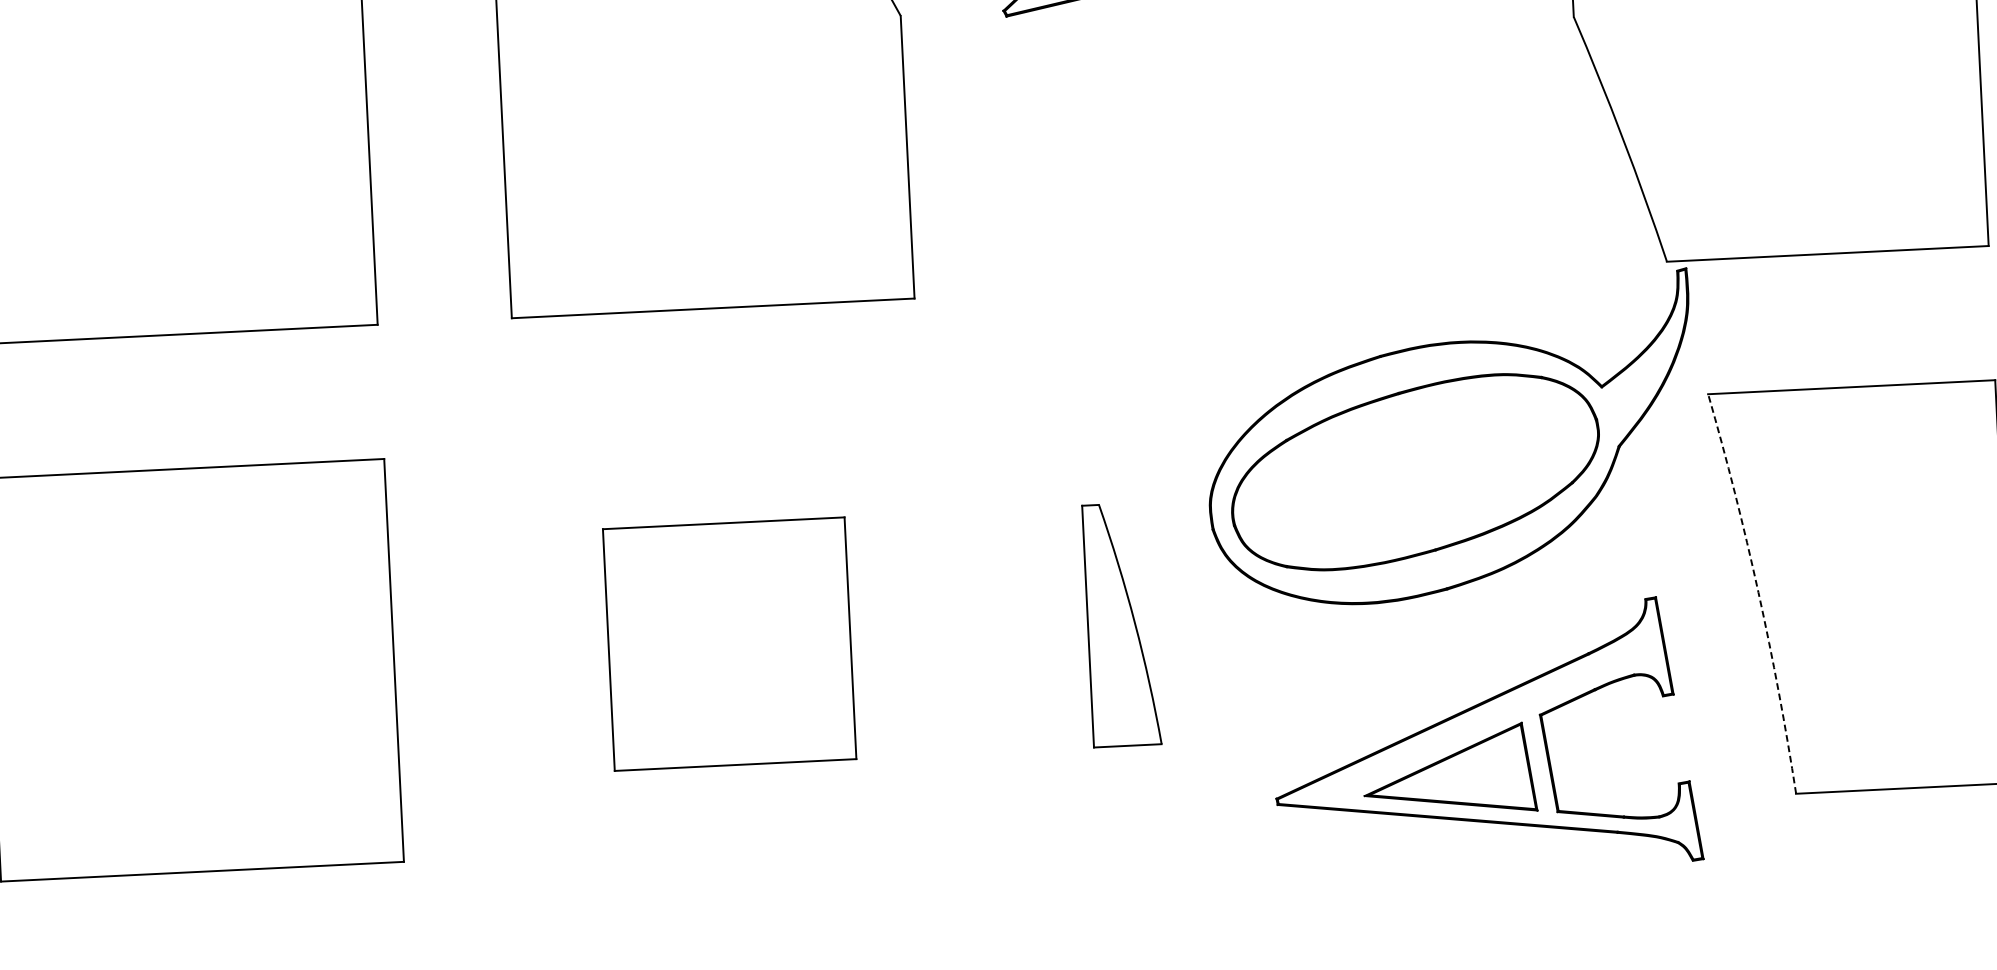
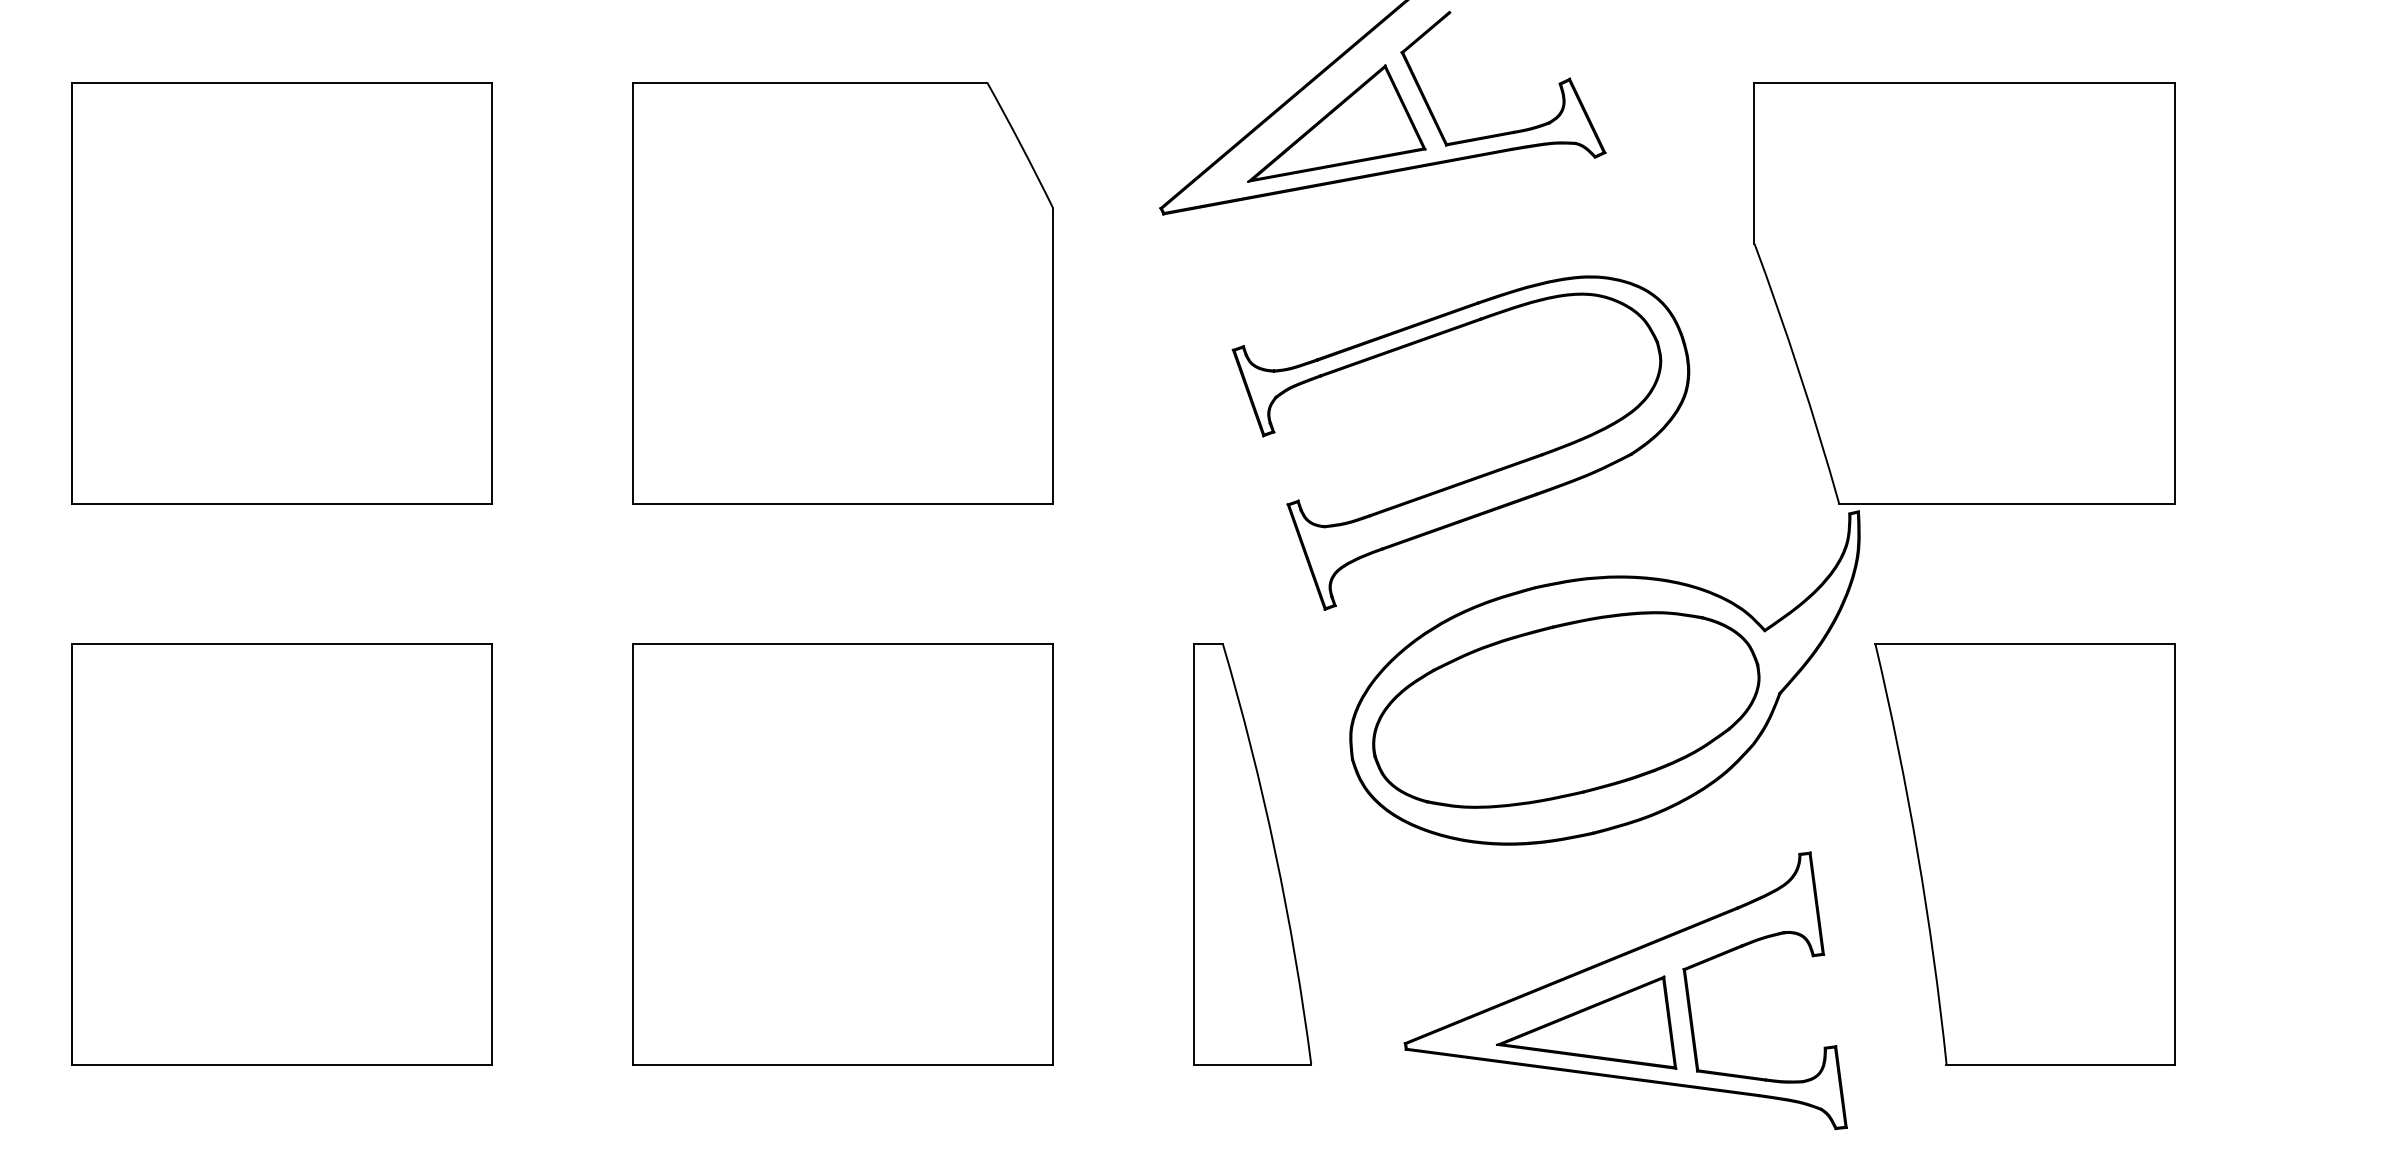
part: (1314, 253) -> (1472, 477), added
arc: (1758, 593) -> (1917, 853), dashed -> solid
part: (1121, 625) -> (1252, 854), size x1.67
part: (729, 644) -> (842, 854), size x1.67

